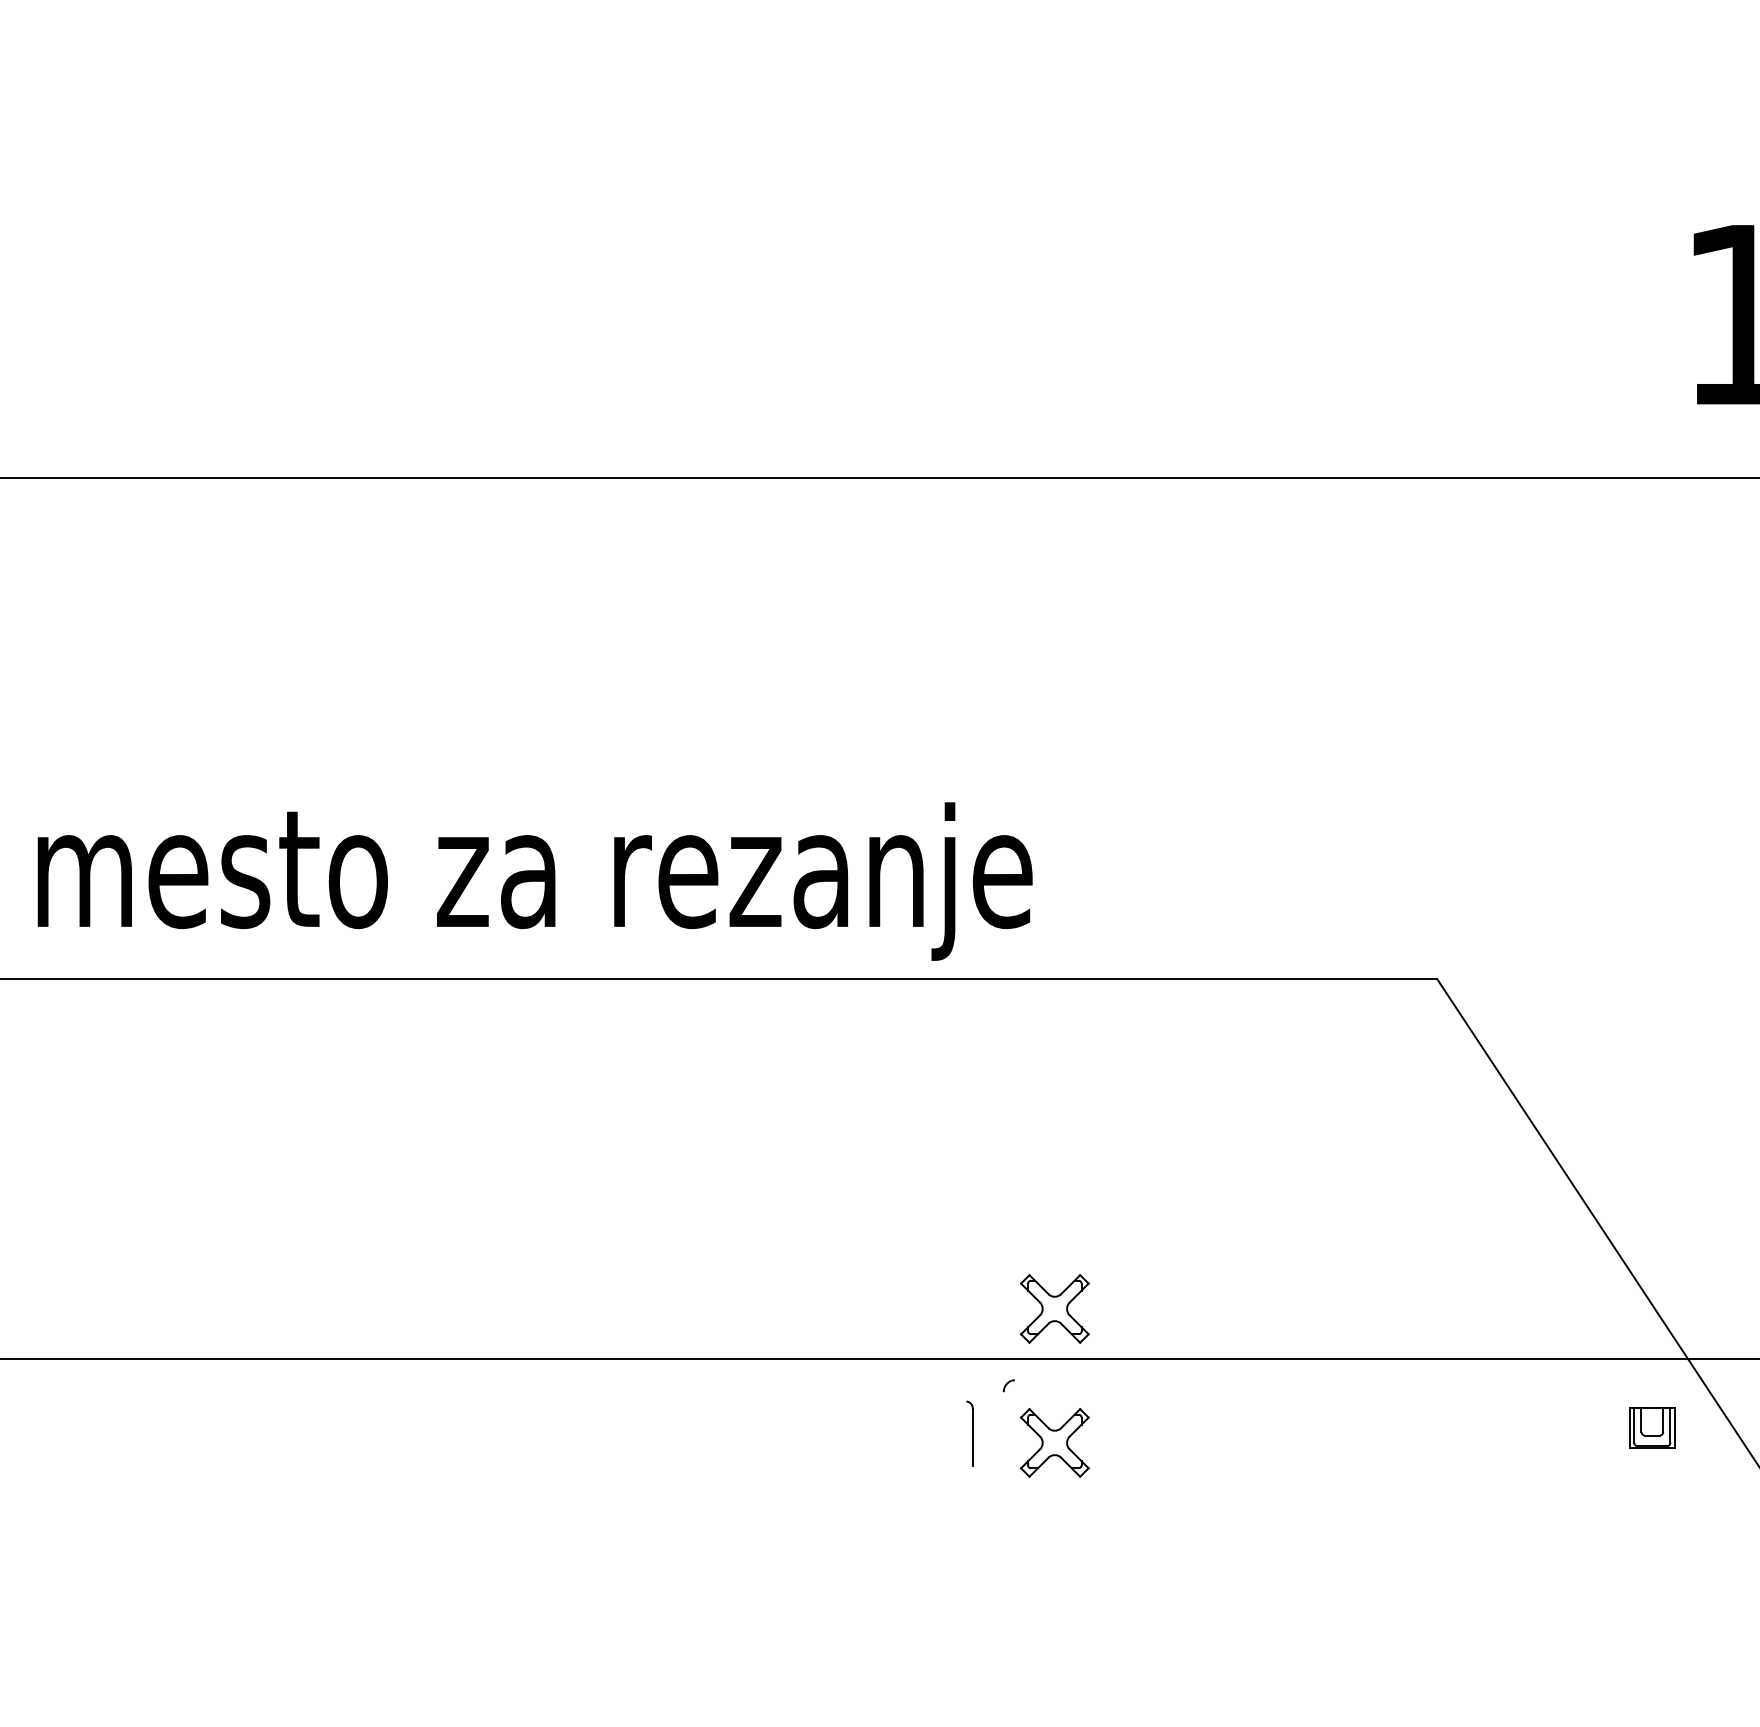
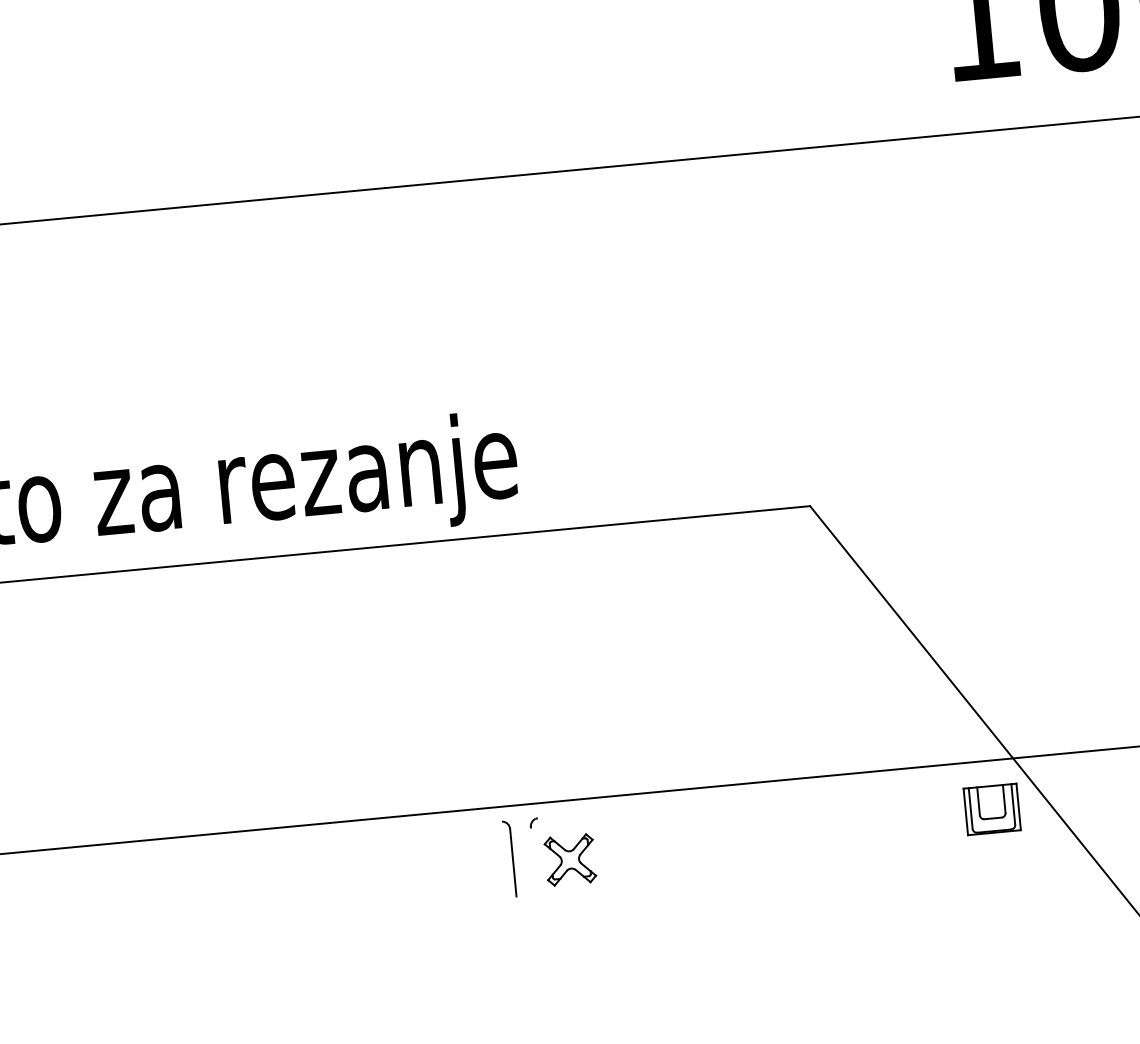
part: (1054, 1308) -> (561, 764), removed
part: (1652, 1427) -> (992, 809), size x1.67
part: (969, 1433) -> (509, 859), size x1.67

